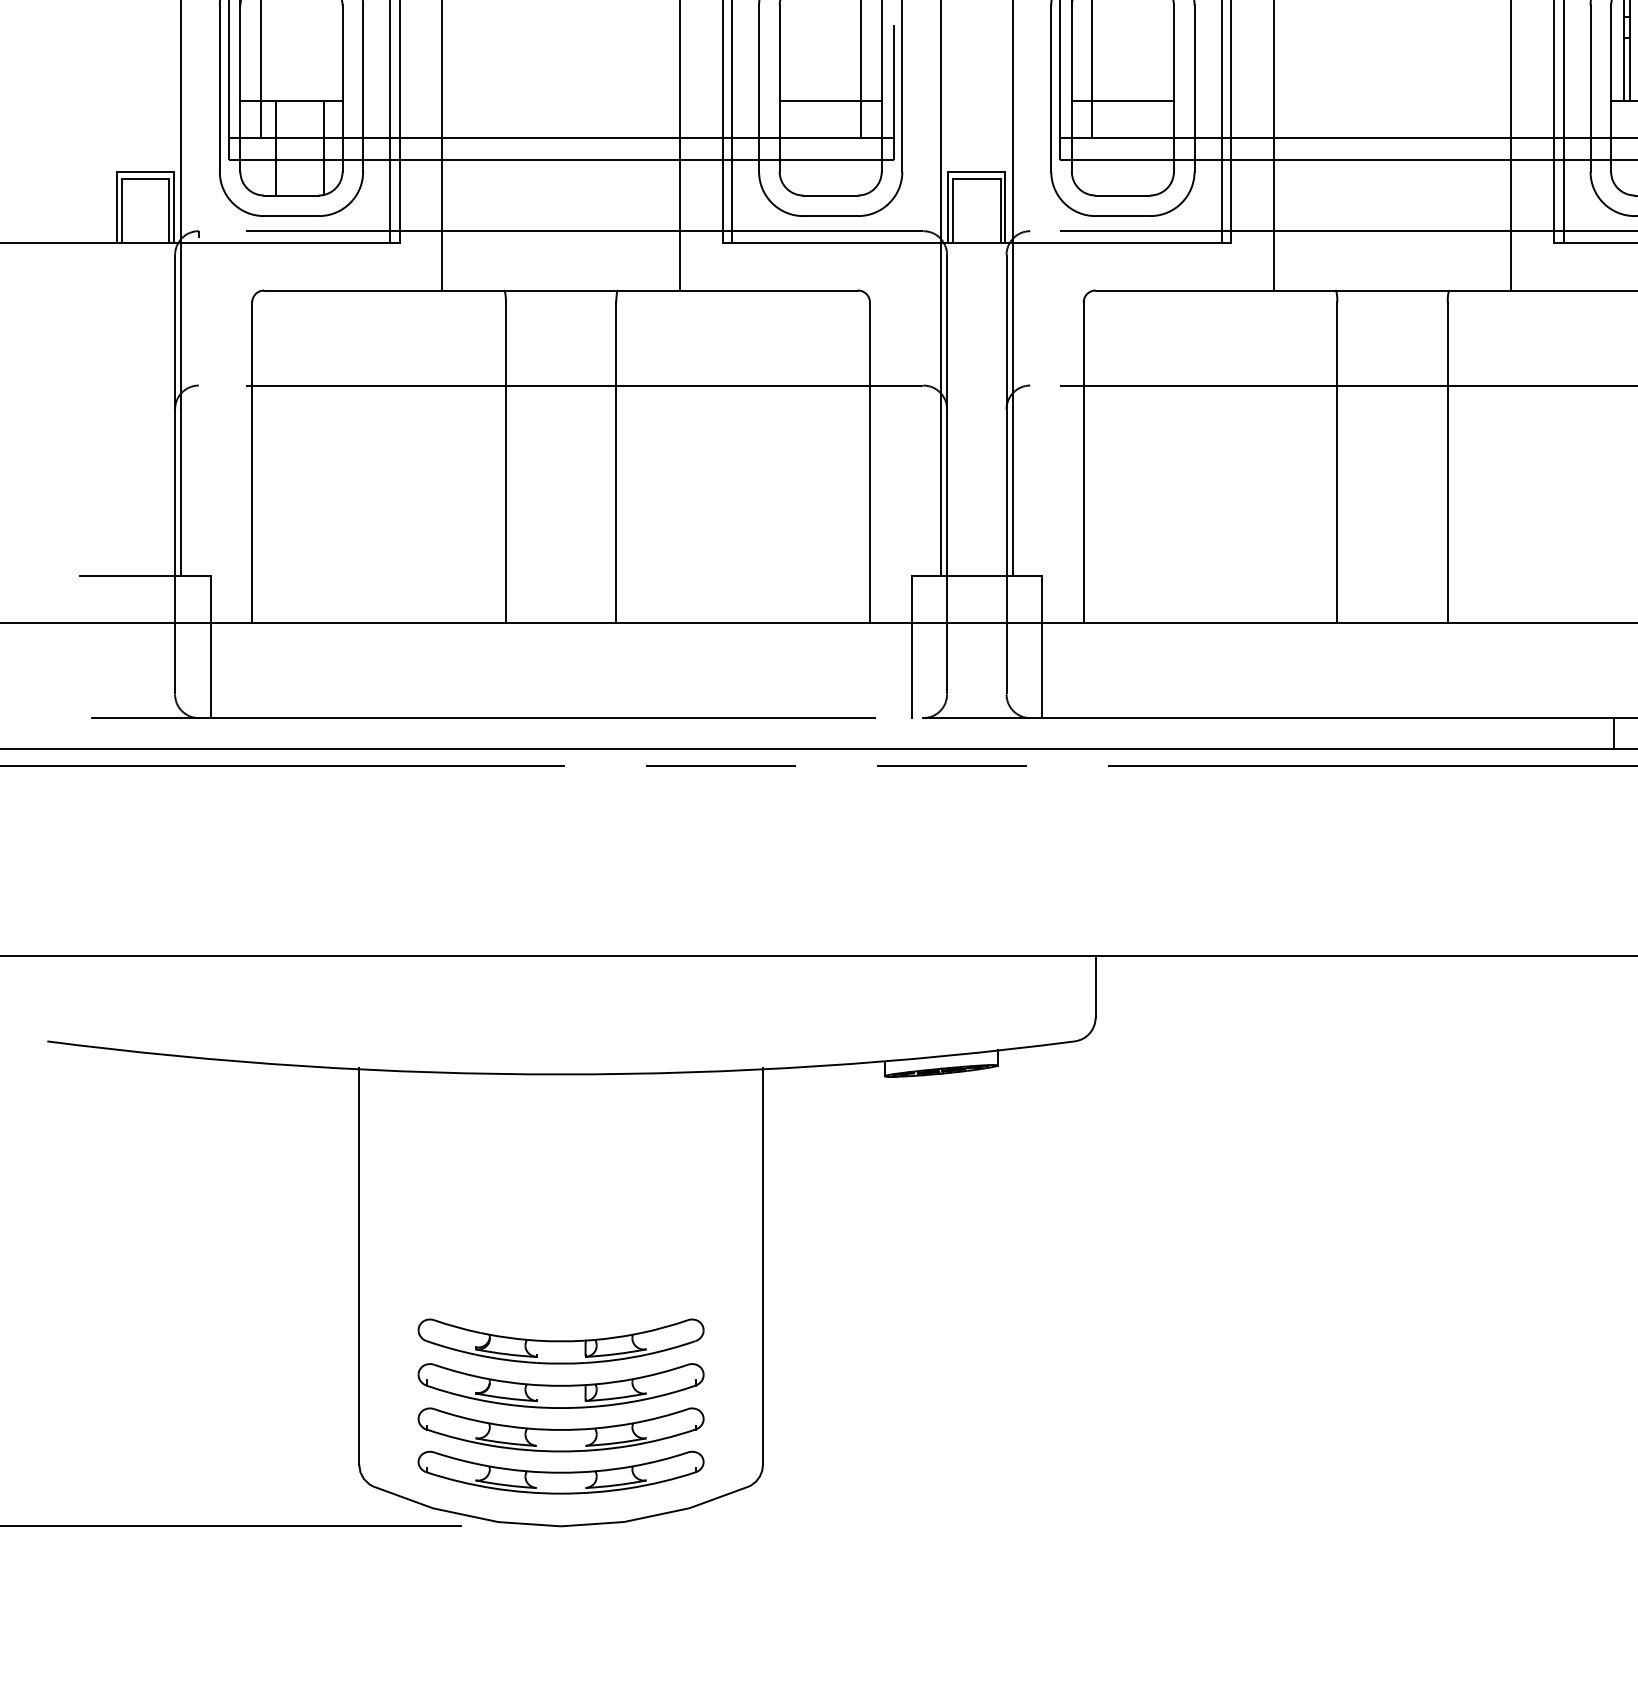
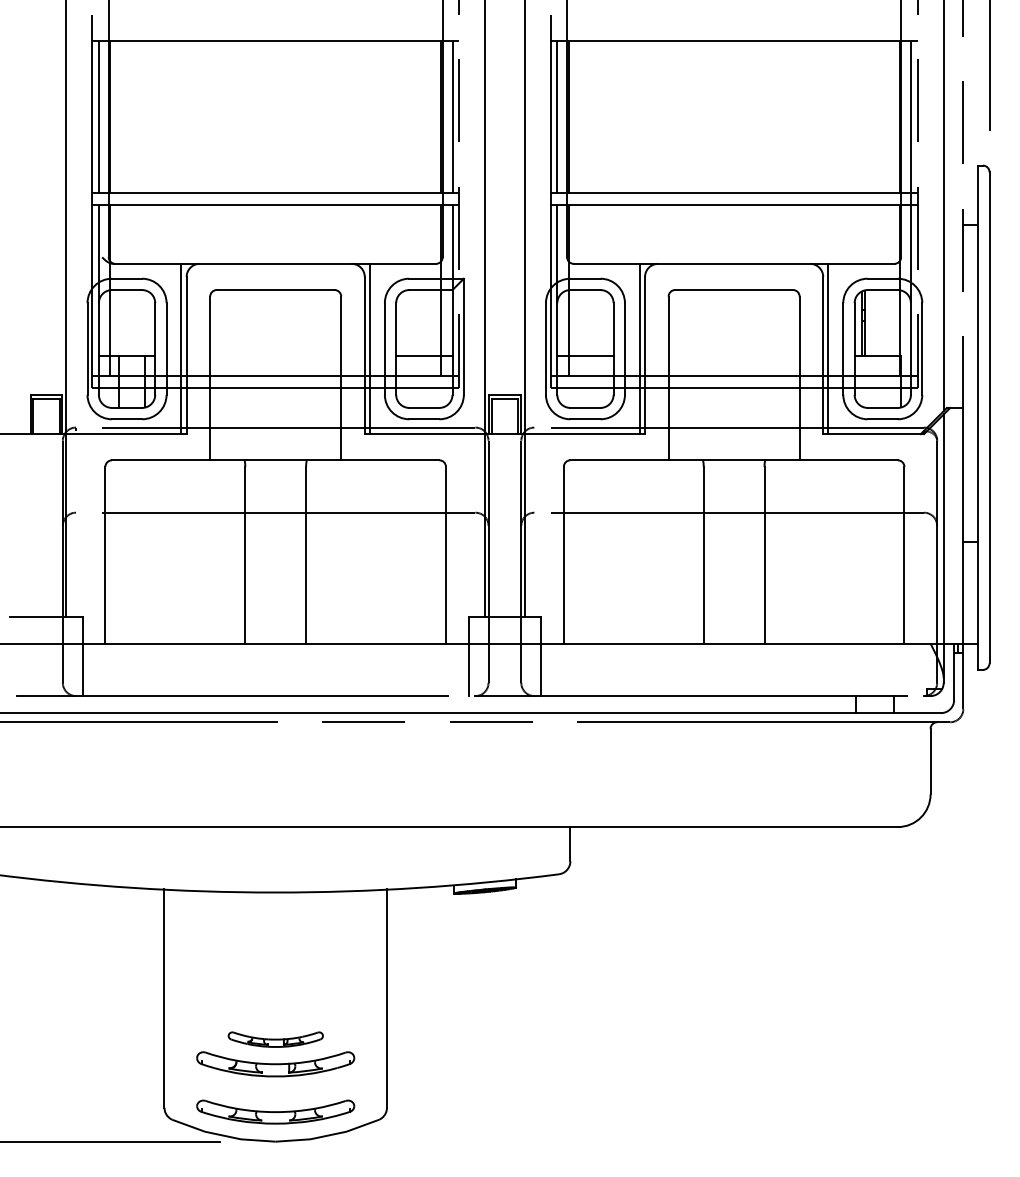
part: (560, 1340) -> (275, 1039), size x0.6
part: (560, 1429) -> (275, 1088), removed

